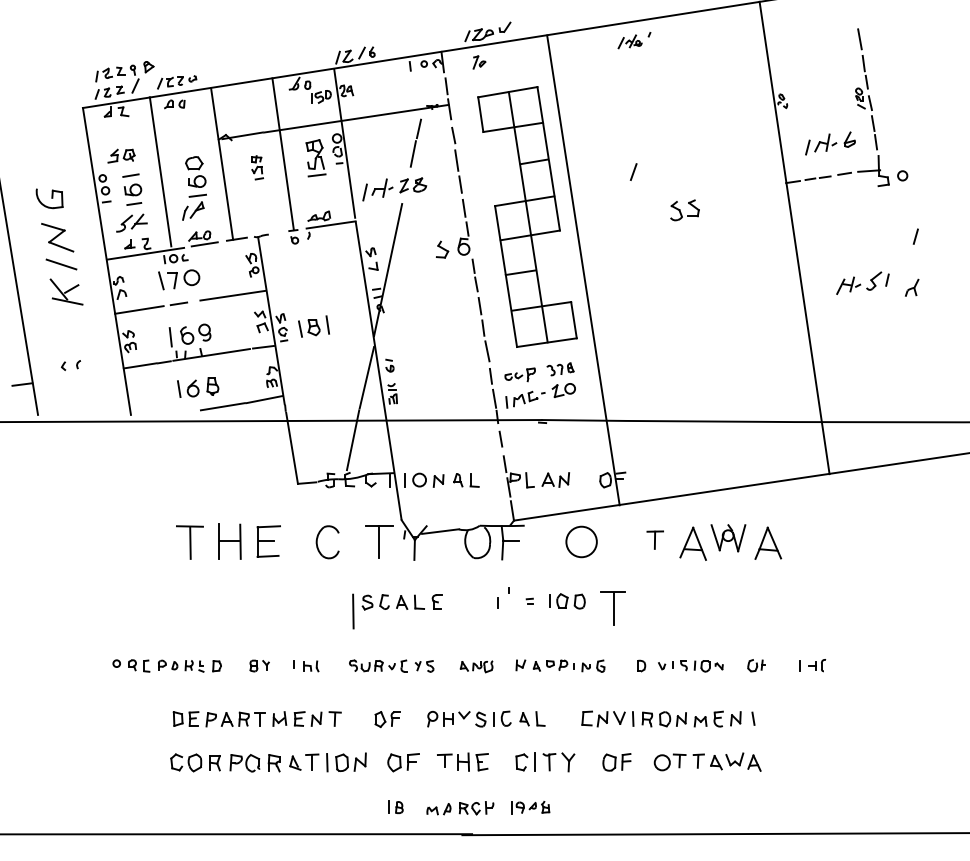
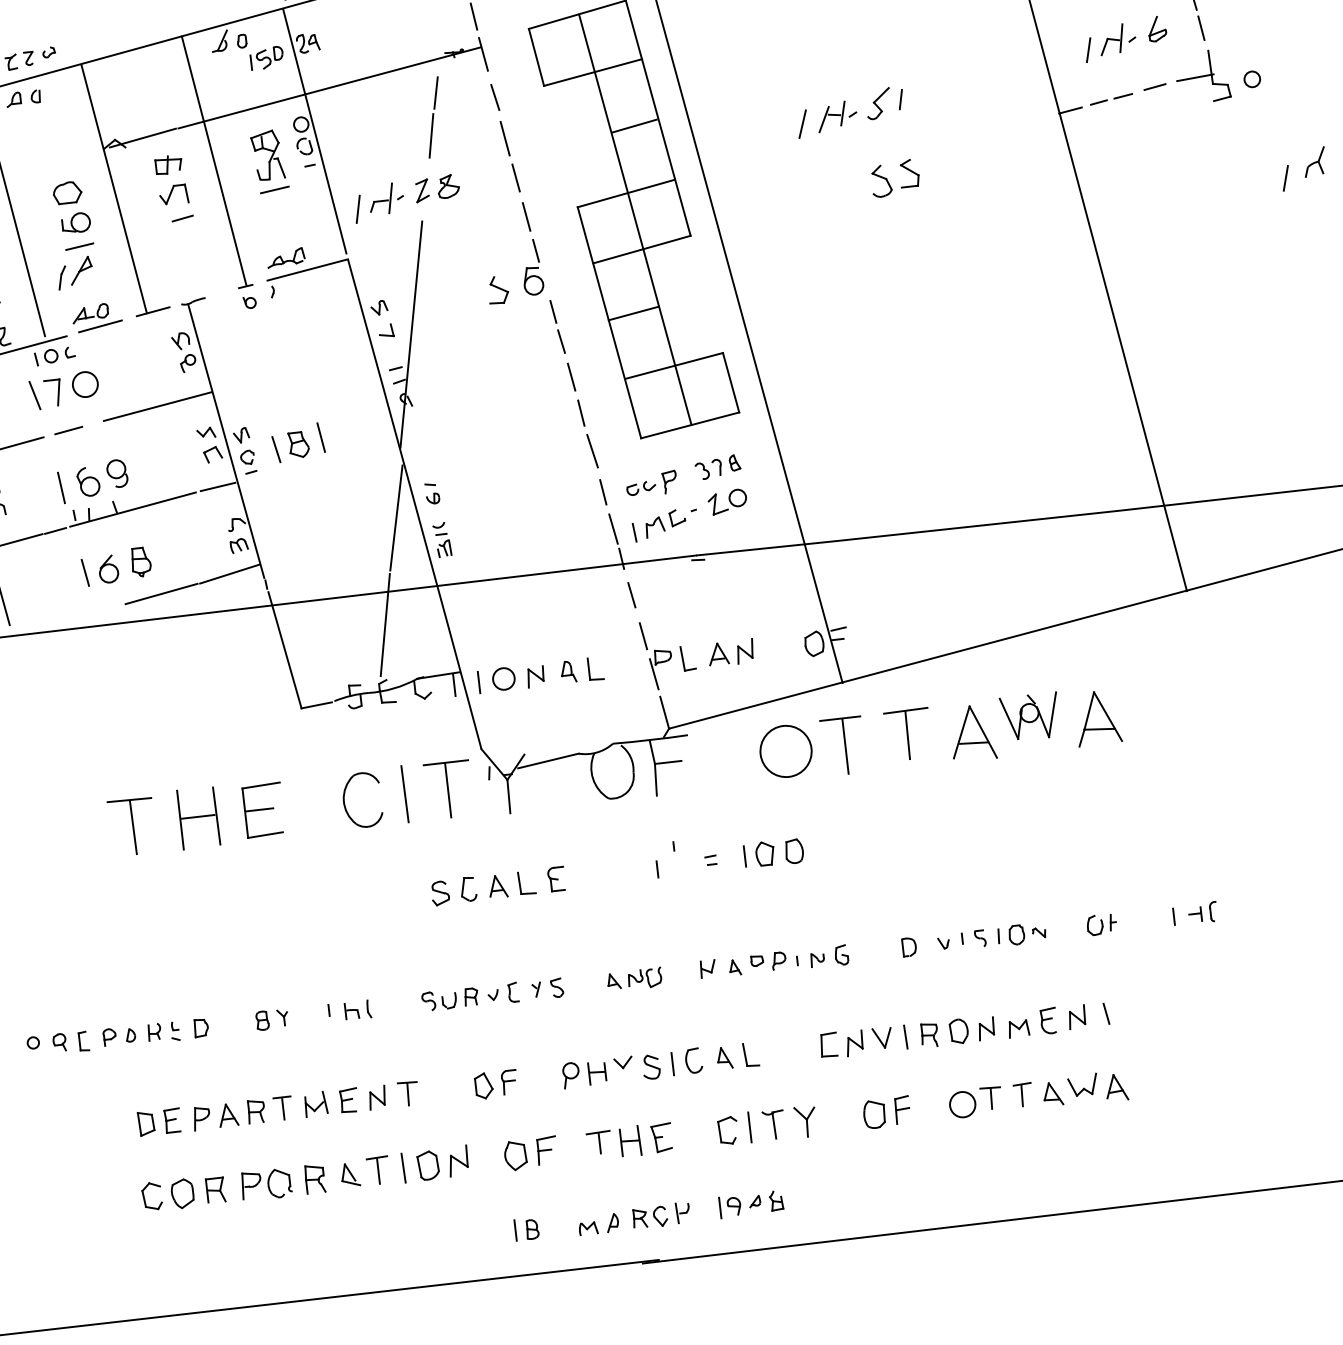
part: (257, 167) -> (173, 188), size x1.67
part: (862, 282) -> (859, 108), moved
part: (912, 287) -> (1315, 161), moved
part: (655, 539) -> (908, 733), size x1.67
part: (612, 608) -> (842, 745), moved
line: (353, 611) -> (405, 794), moved

